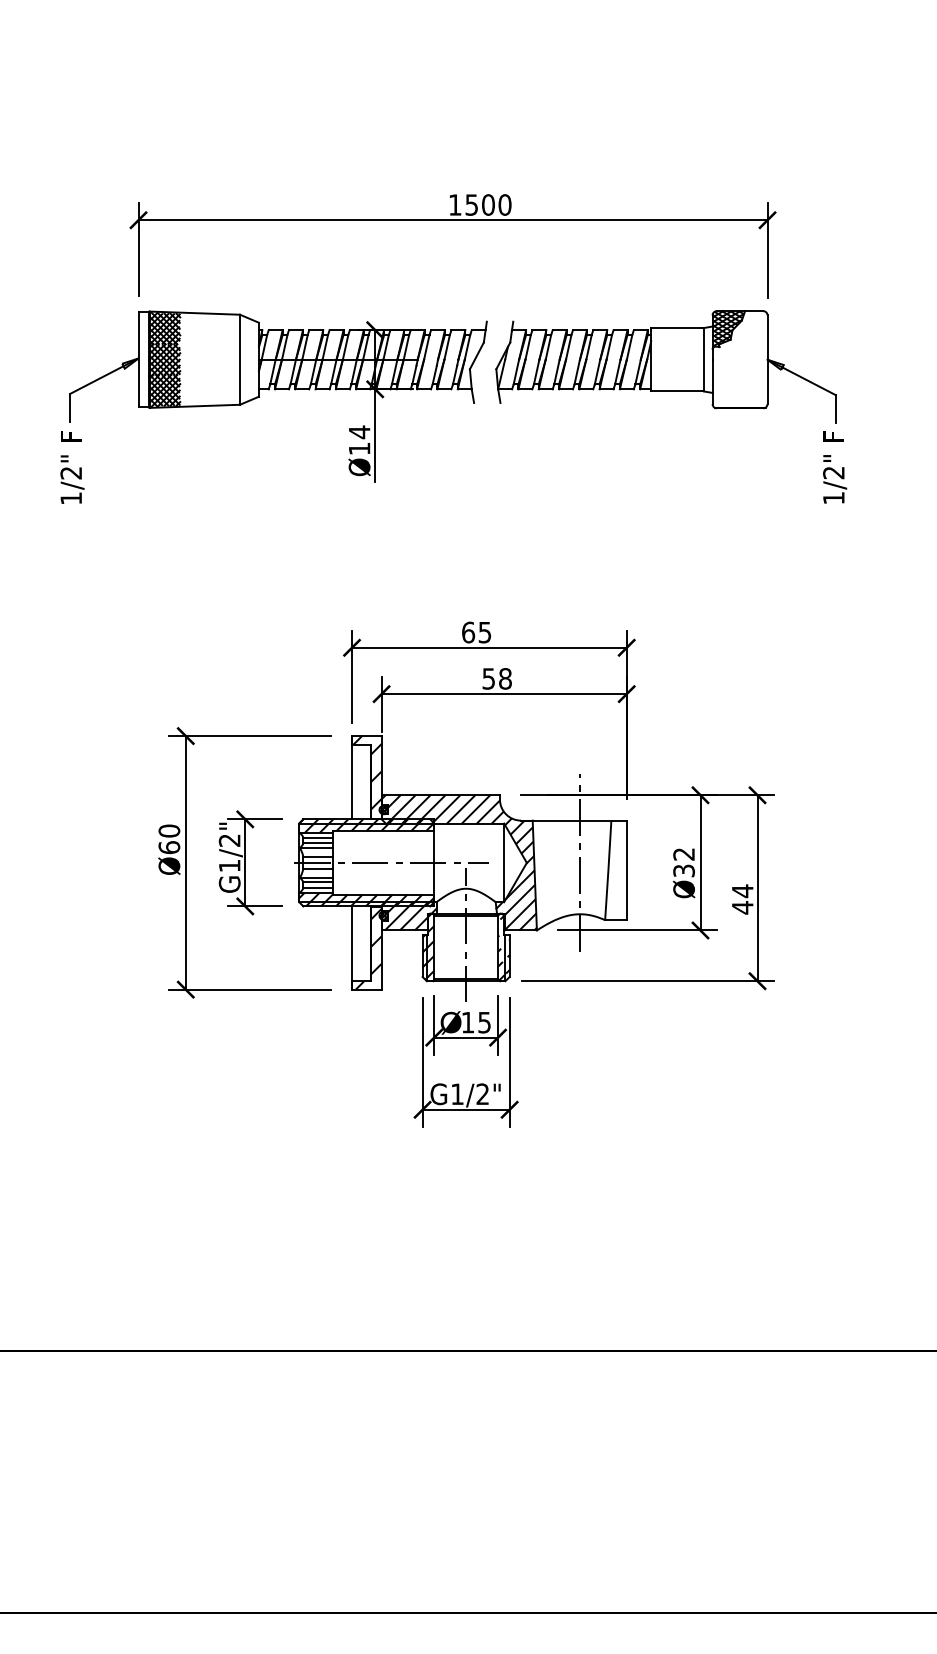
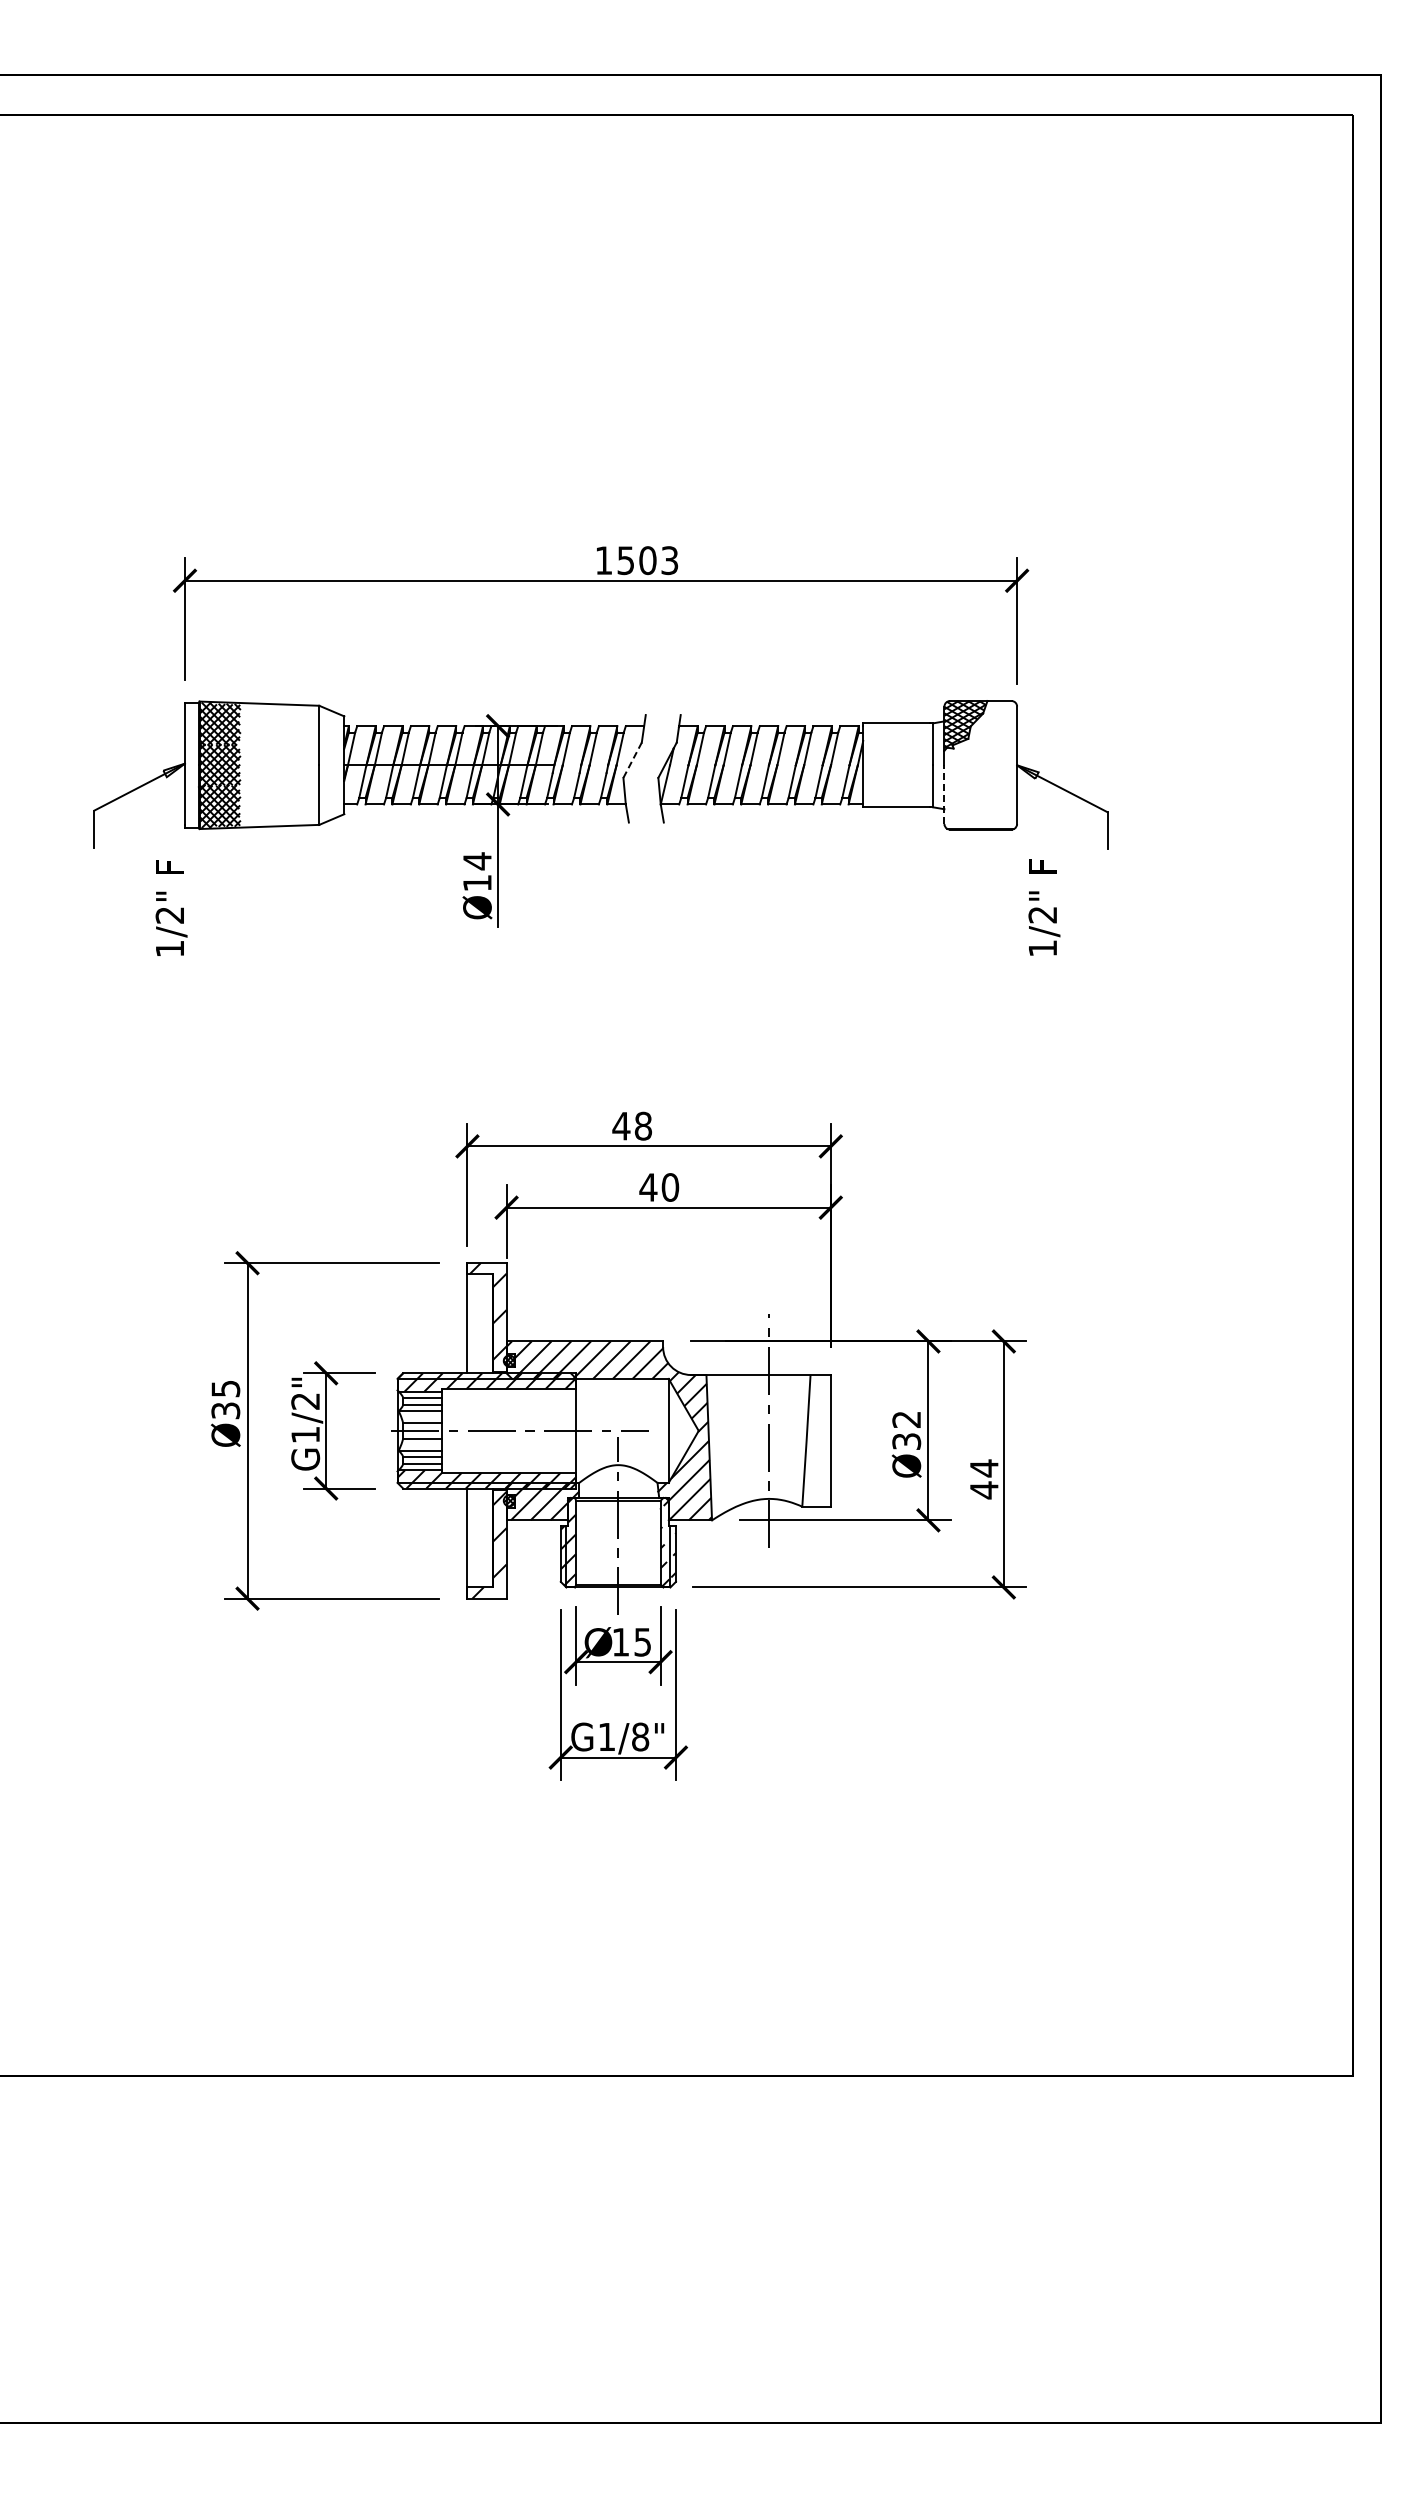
text: (504, 204) -> (669, 560), 1500 -> 1503
line: (476, 356) -> (632, 760), solid -> dashed
line: (712, 381) -> (944, 794), solid -> dashed
text: (72, 467) -> (171, 907), moved
text: (835, 467) -> (1044, 907), moved
text: (476, 632) -> (632, 1125), 65 -> 48
text: (497, 678) -> (659, 1187), 58 -> 40
text: (169, 839) -> (225, 1399), Ø60 -> Ø35
text: (482, 1093) -> (640, 1736), G1/2" -> G1/8"

